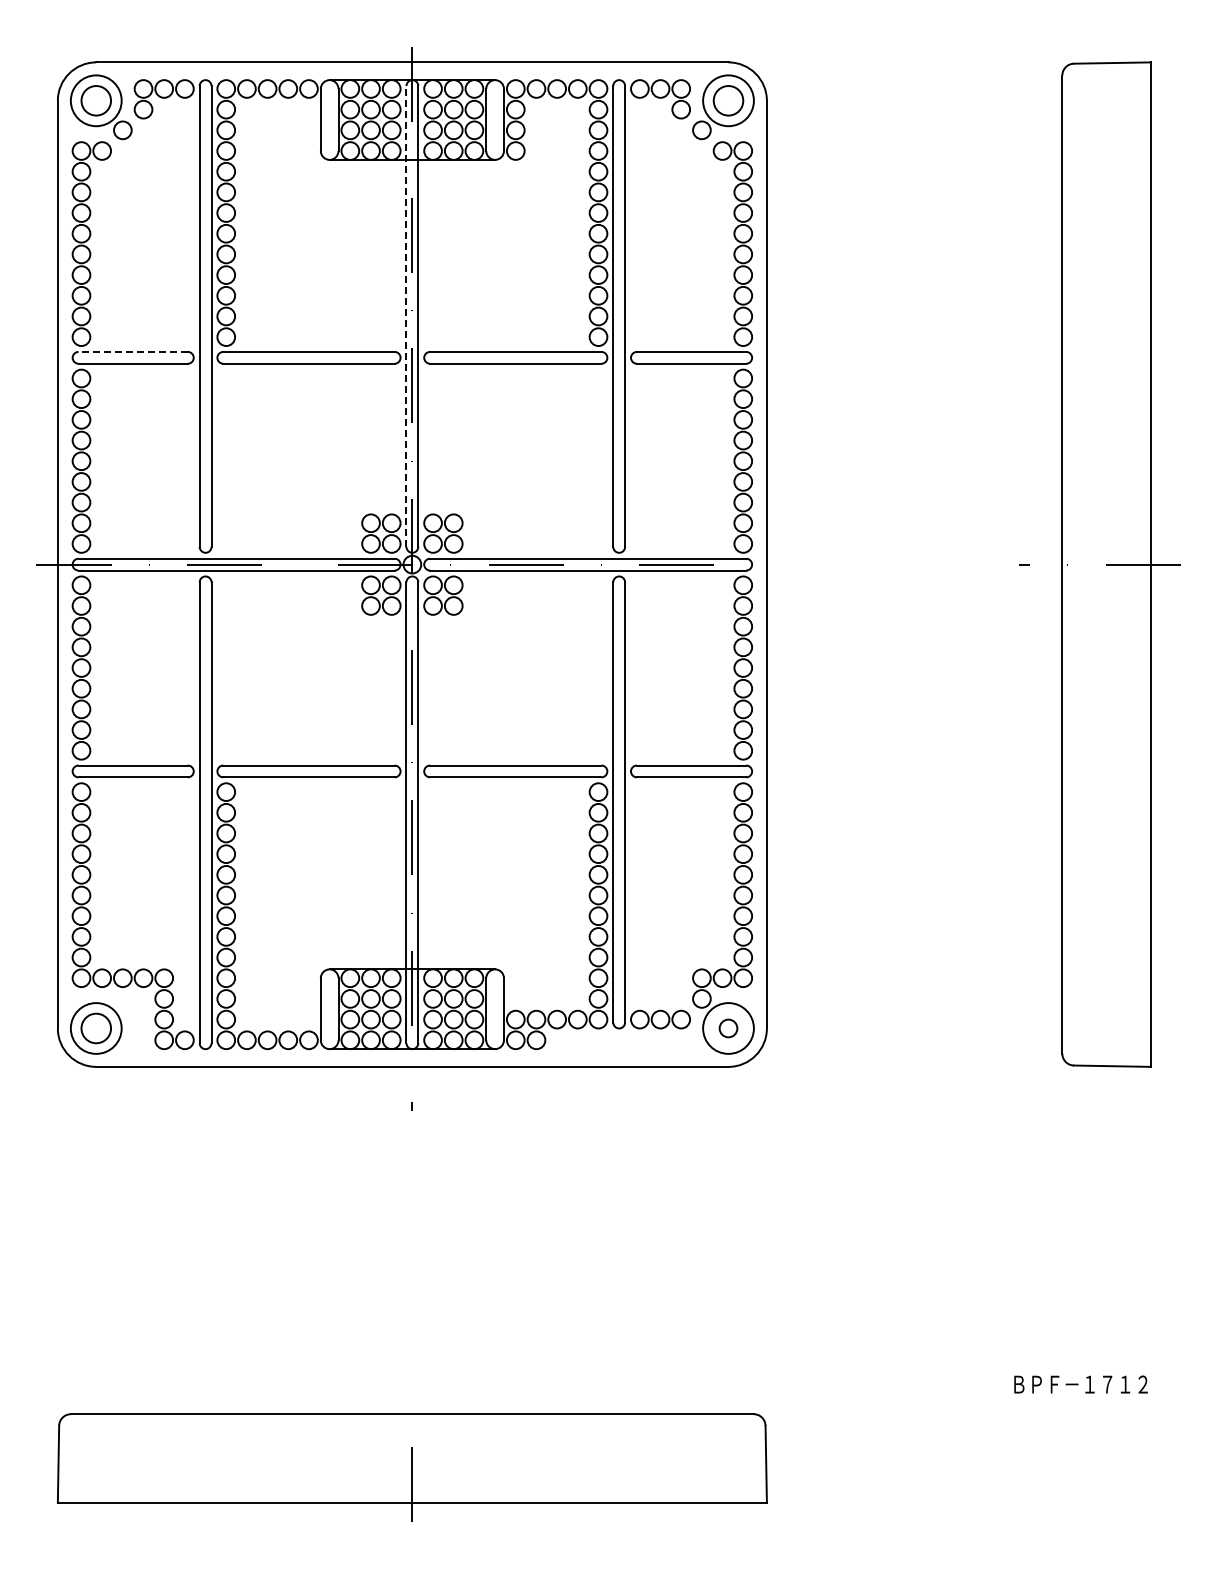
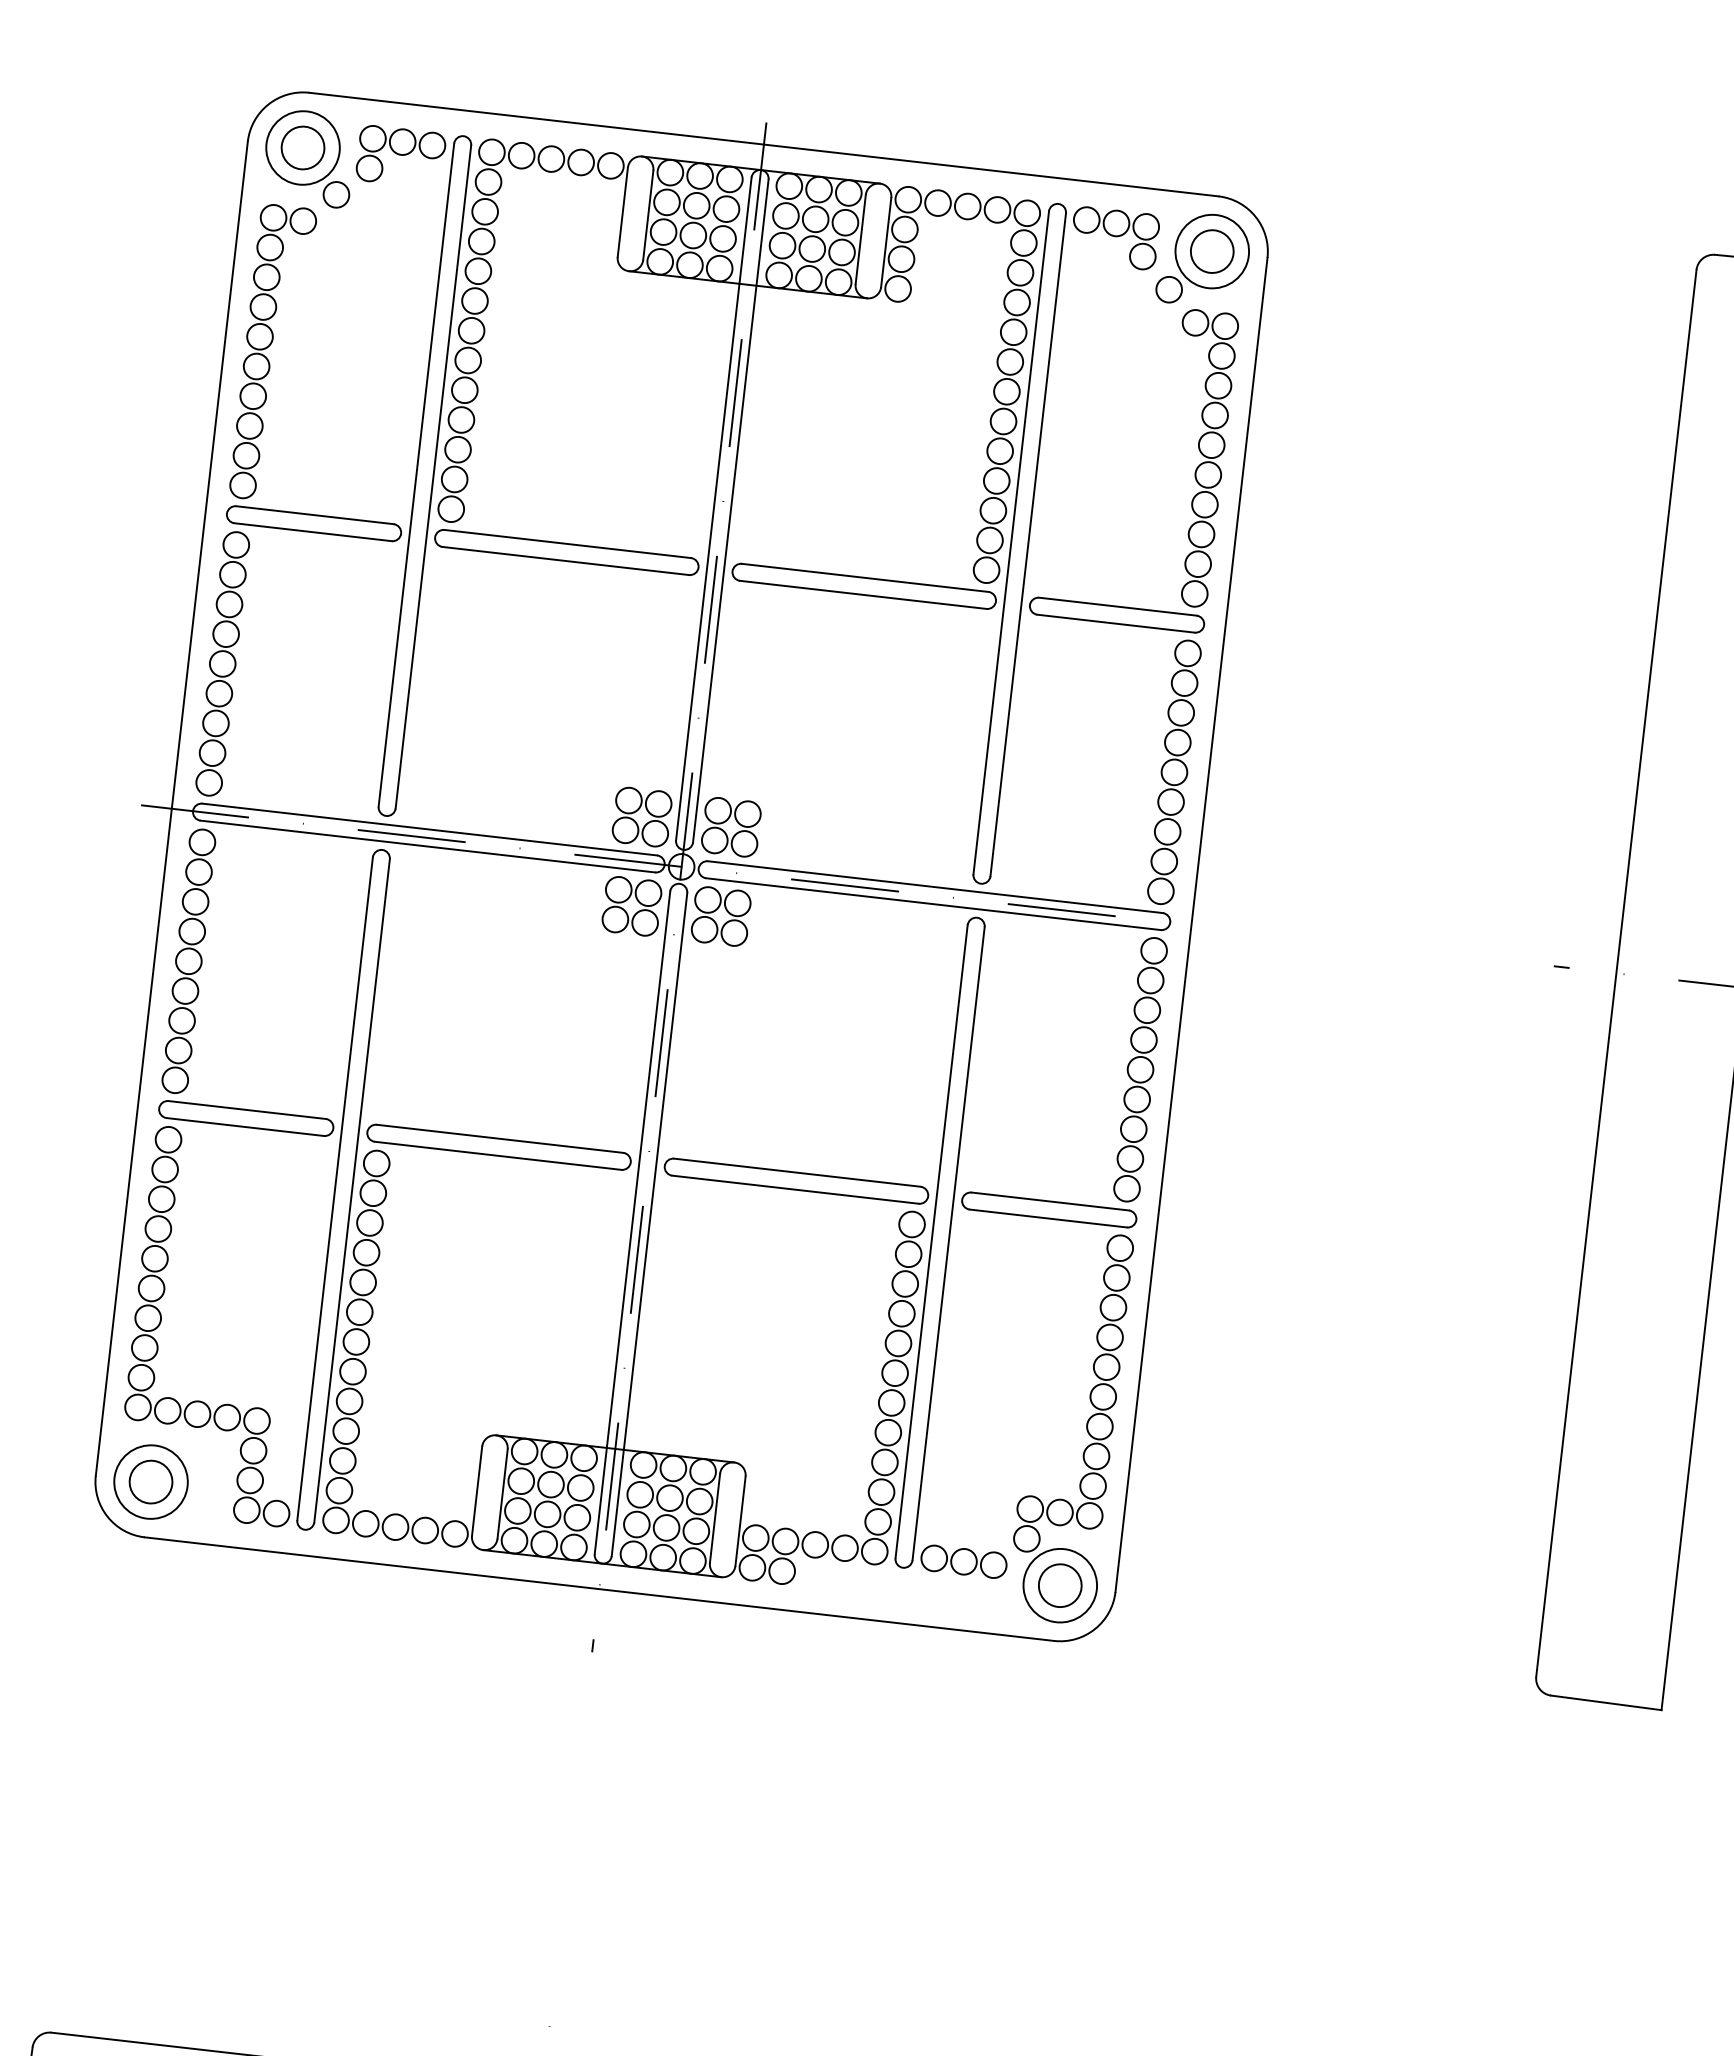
line: (406, 315) -> (714, 507), dashed -> solid
line: (133, 351) -> (315, 514), dashed -> solid
circle: (728, 1028) -> (1060, 1585), size x1.67

